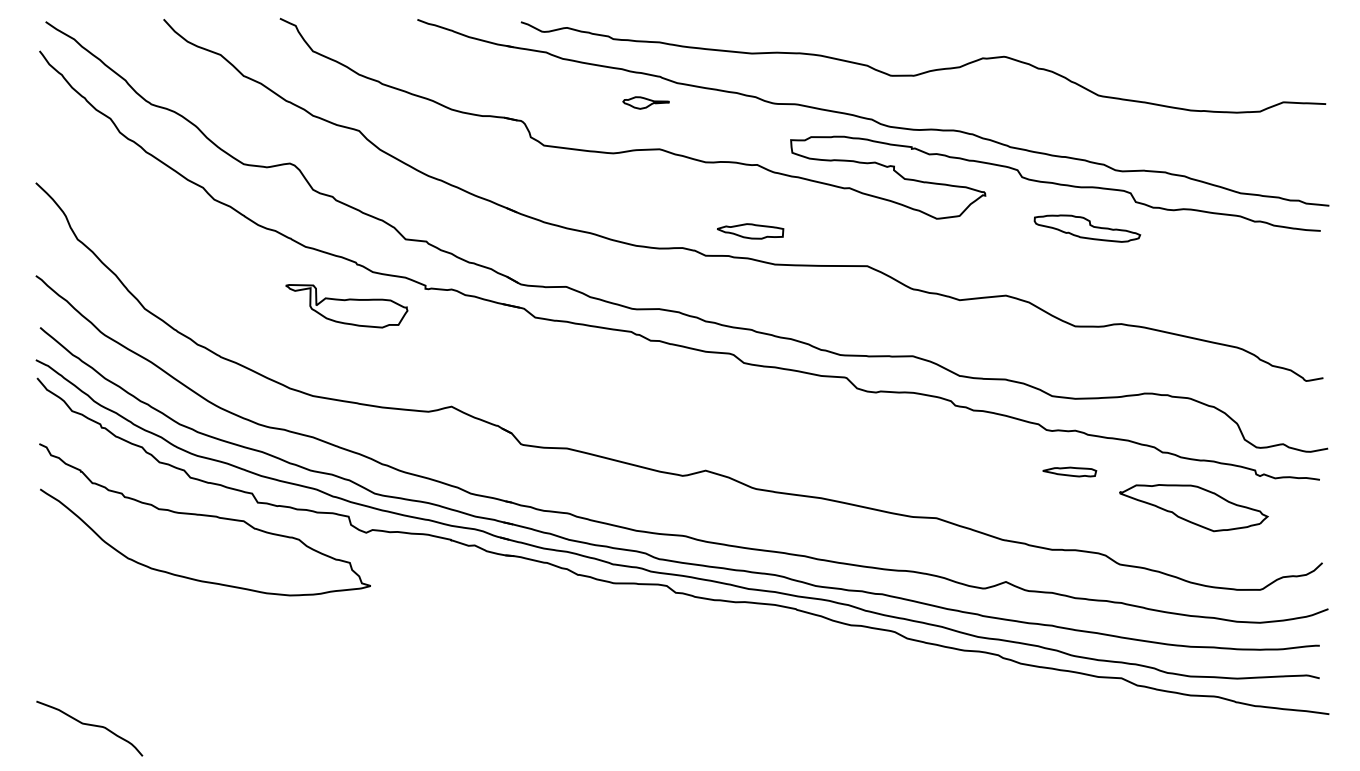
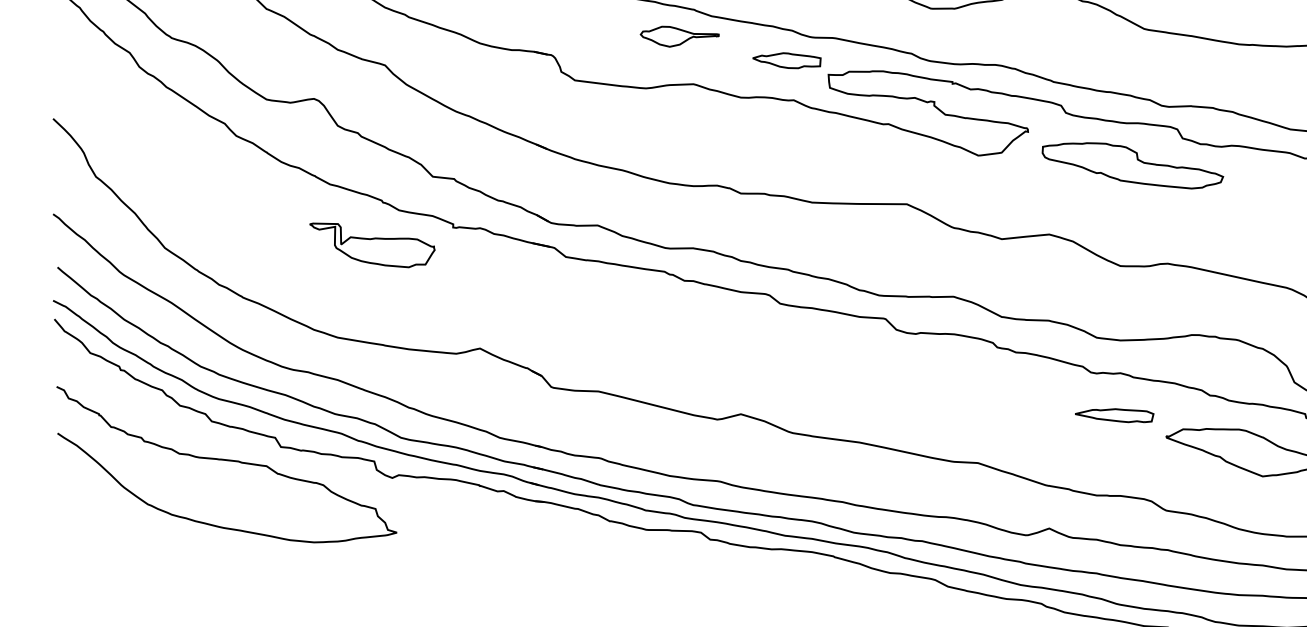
part: (645, 102) -> (679, 36), size x1.67
part: (1087, 228) -> (1133, 165), size x1.67
part: (750, 231) -> (786, 60), moved
part: (1069, 471) -> (1114, 415), size x1.43

